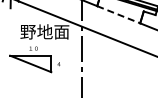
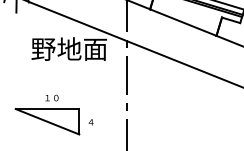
line: (119, 14) -> (184, 22), dashed -> solid
part: (34, 59) -> (53, 114), moved

